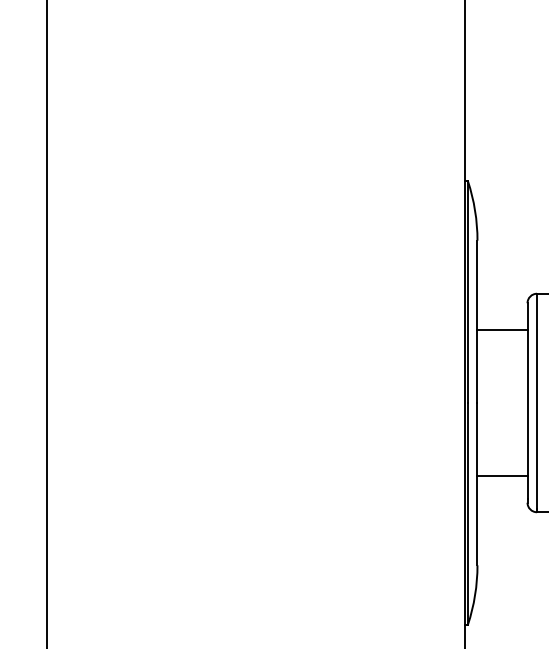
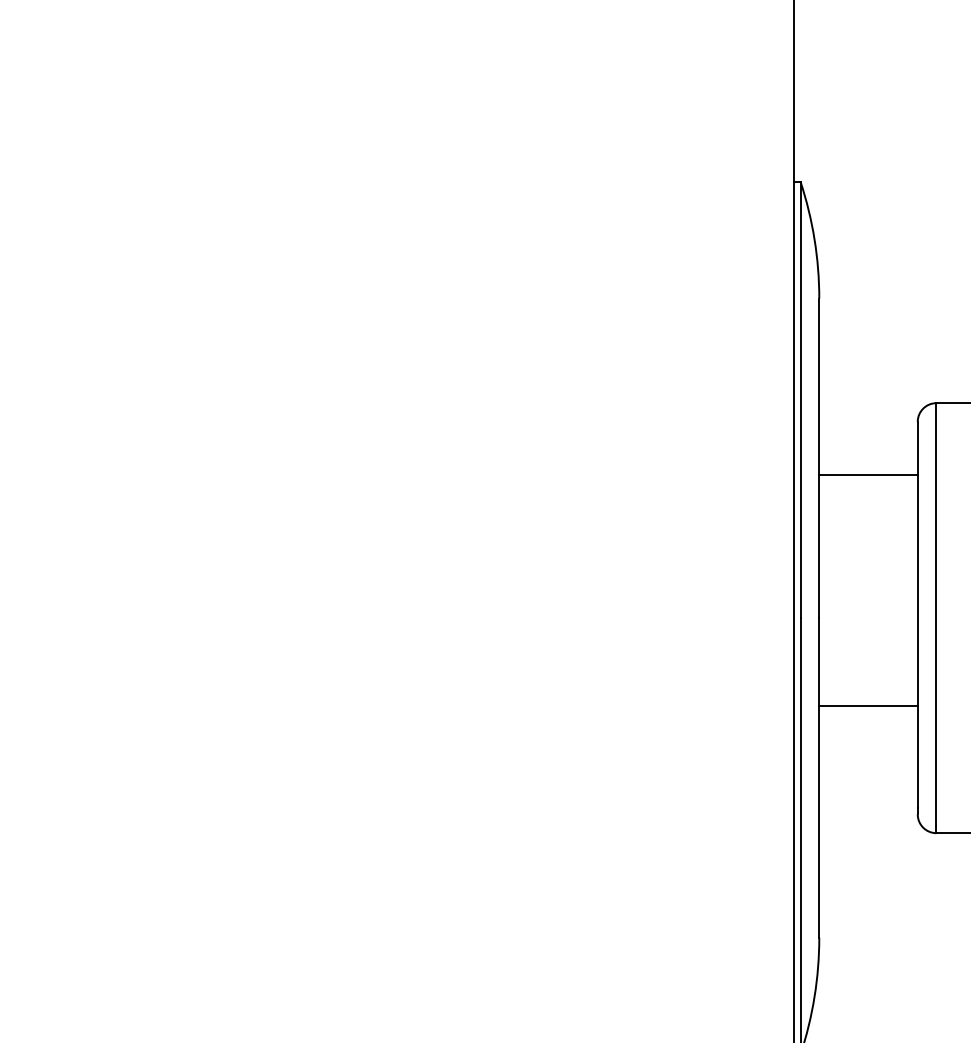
line: (502, 475) -> (868, 705), moved

